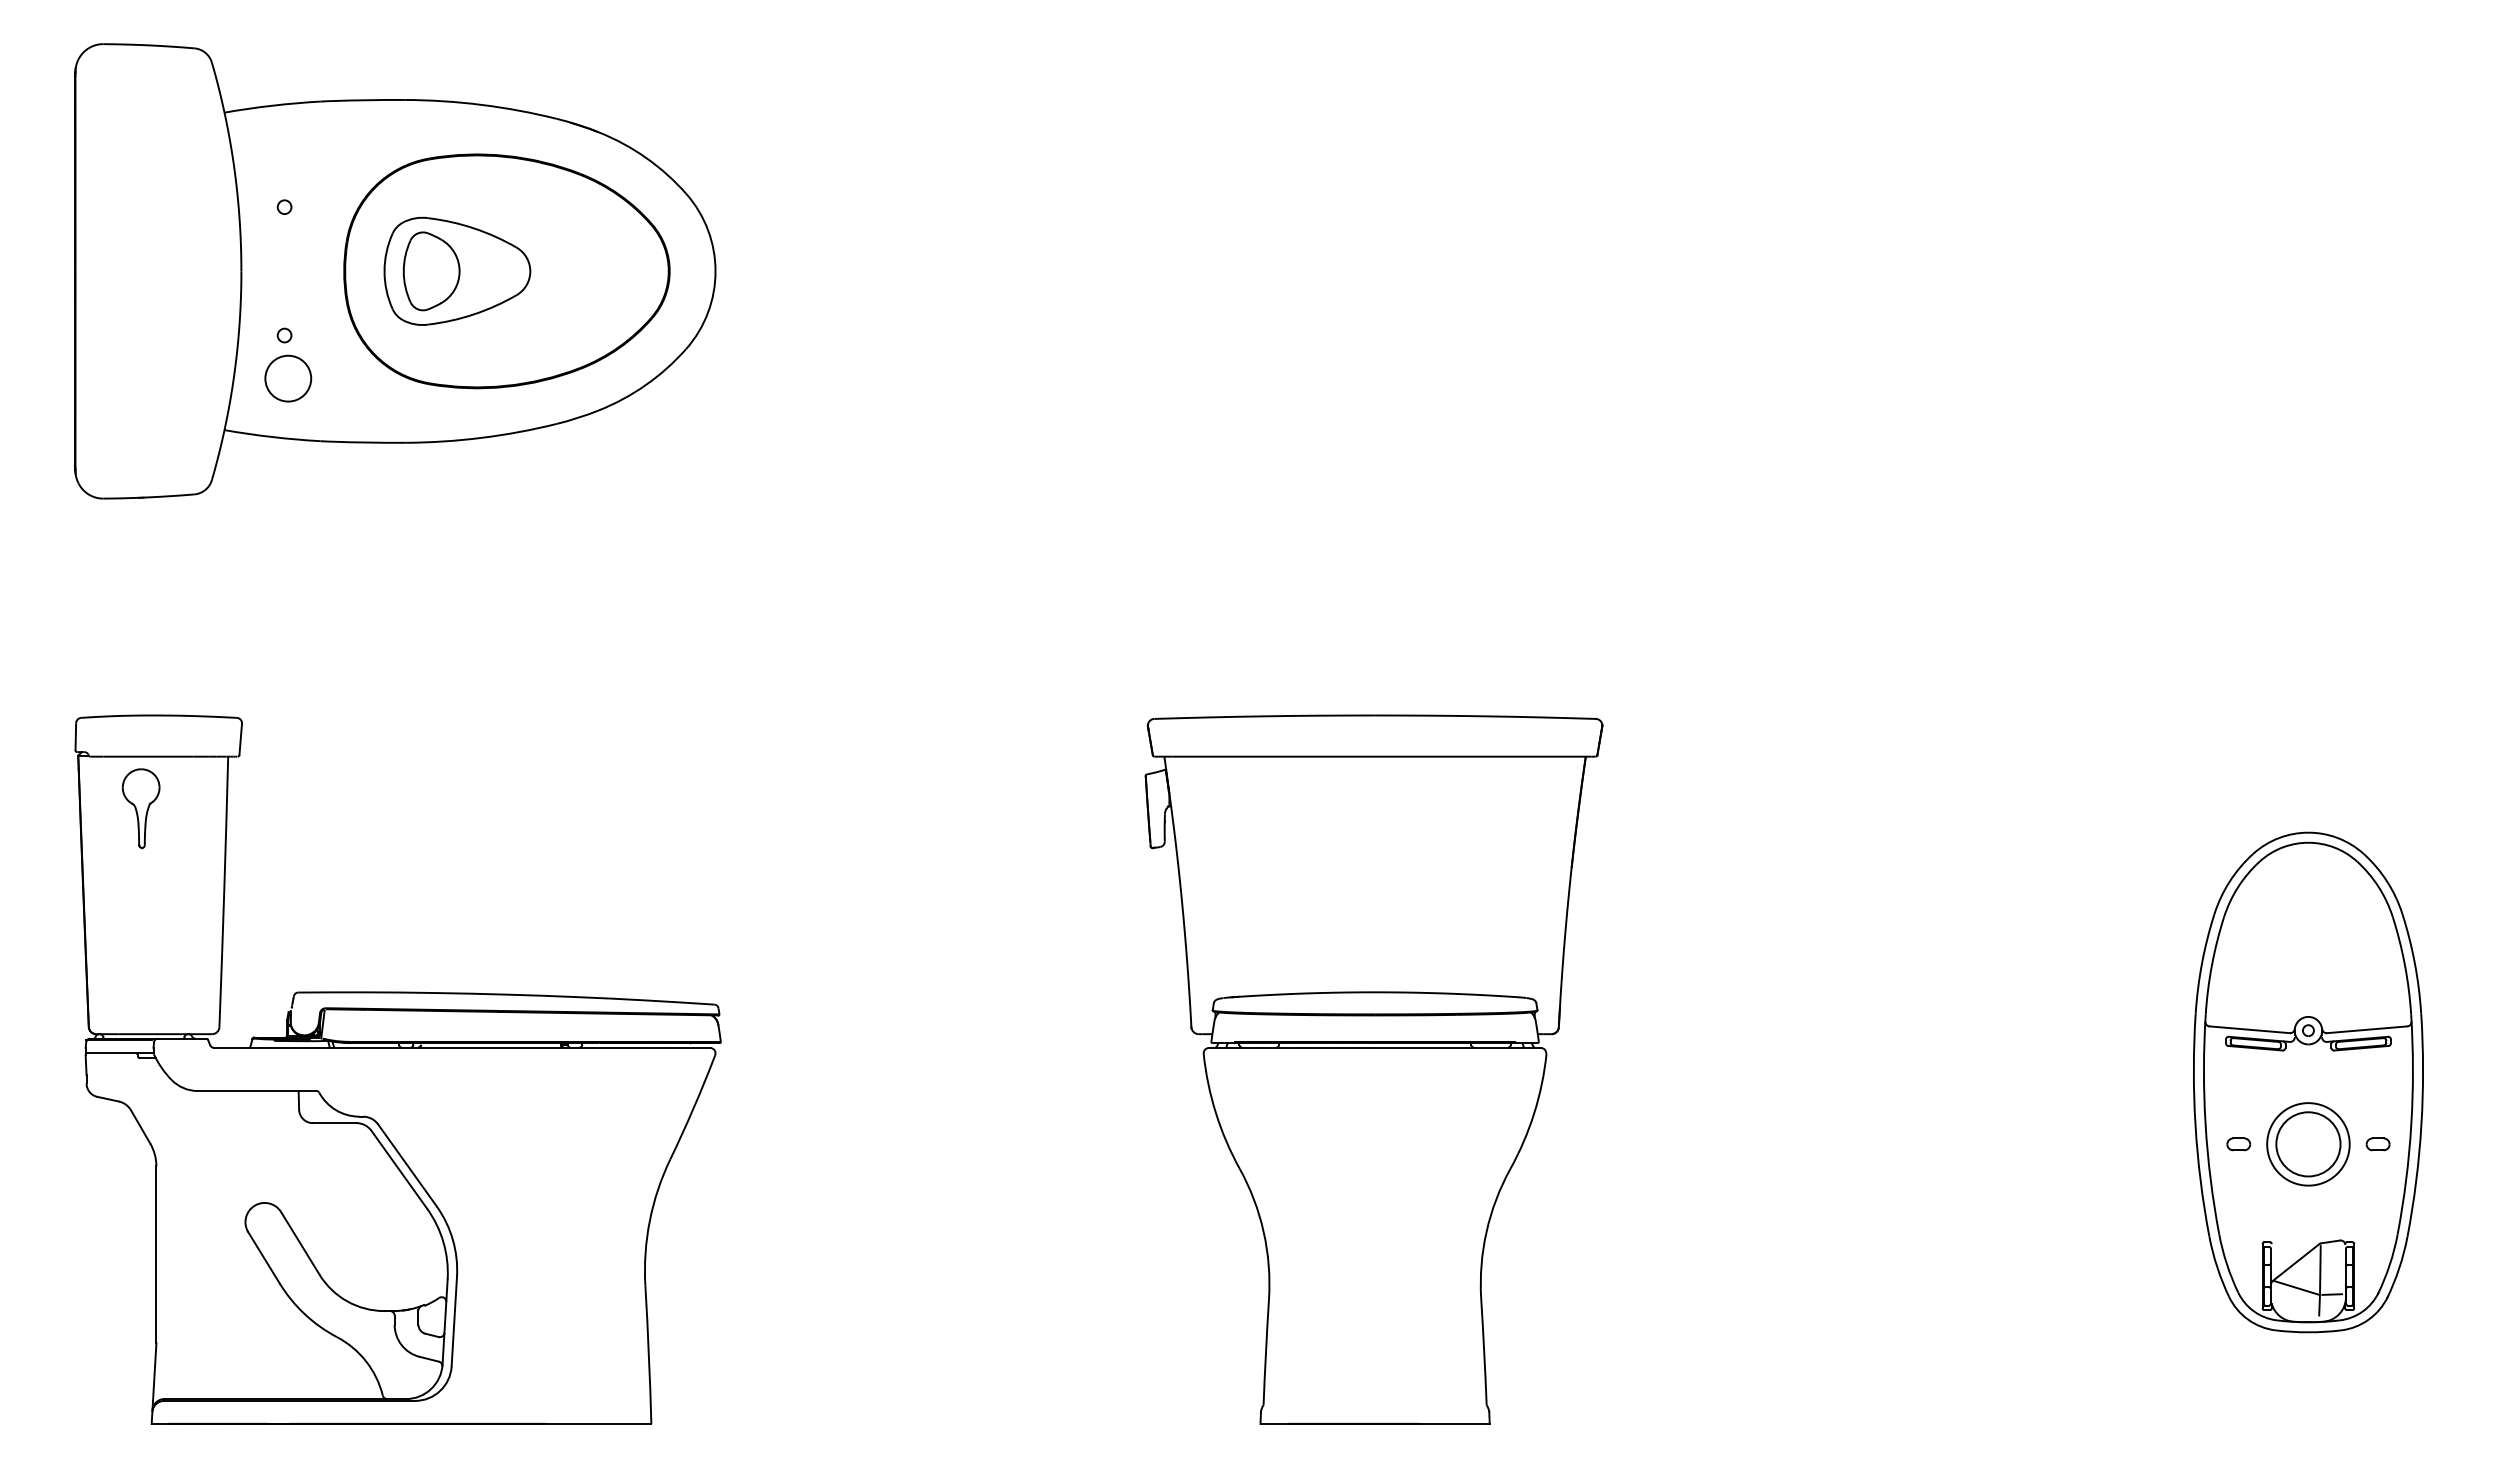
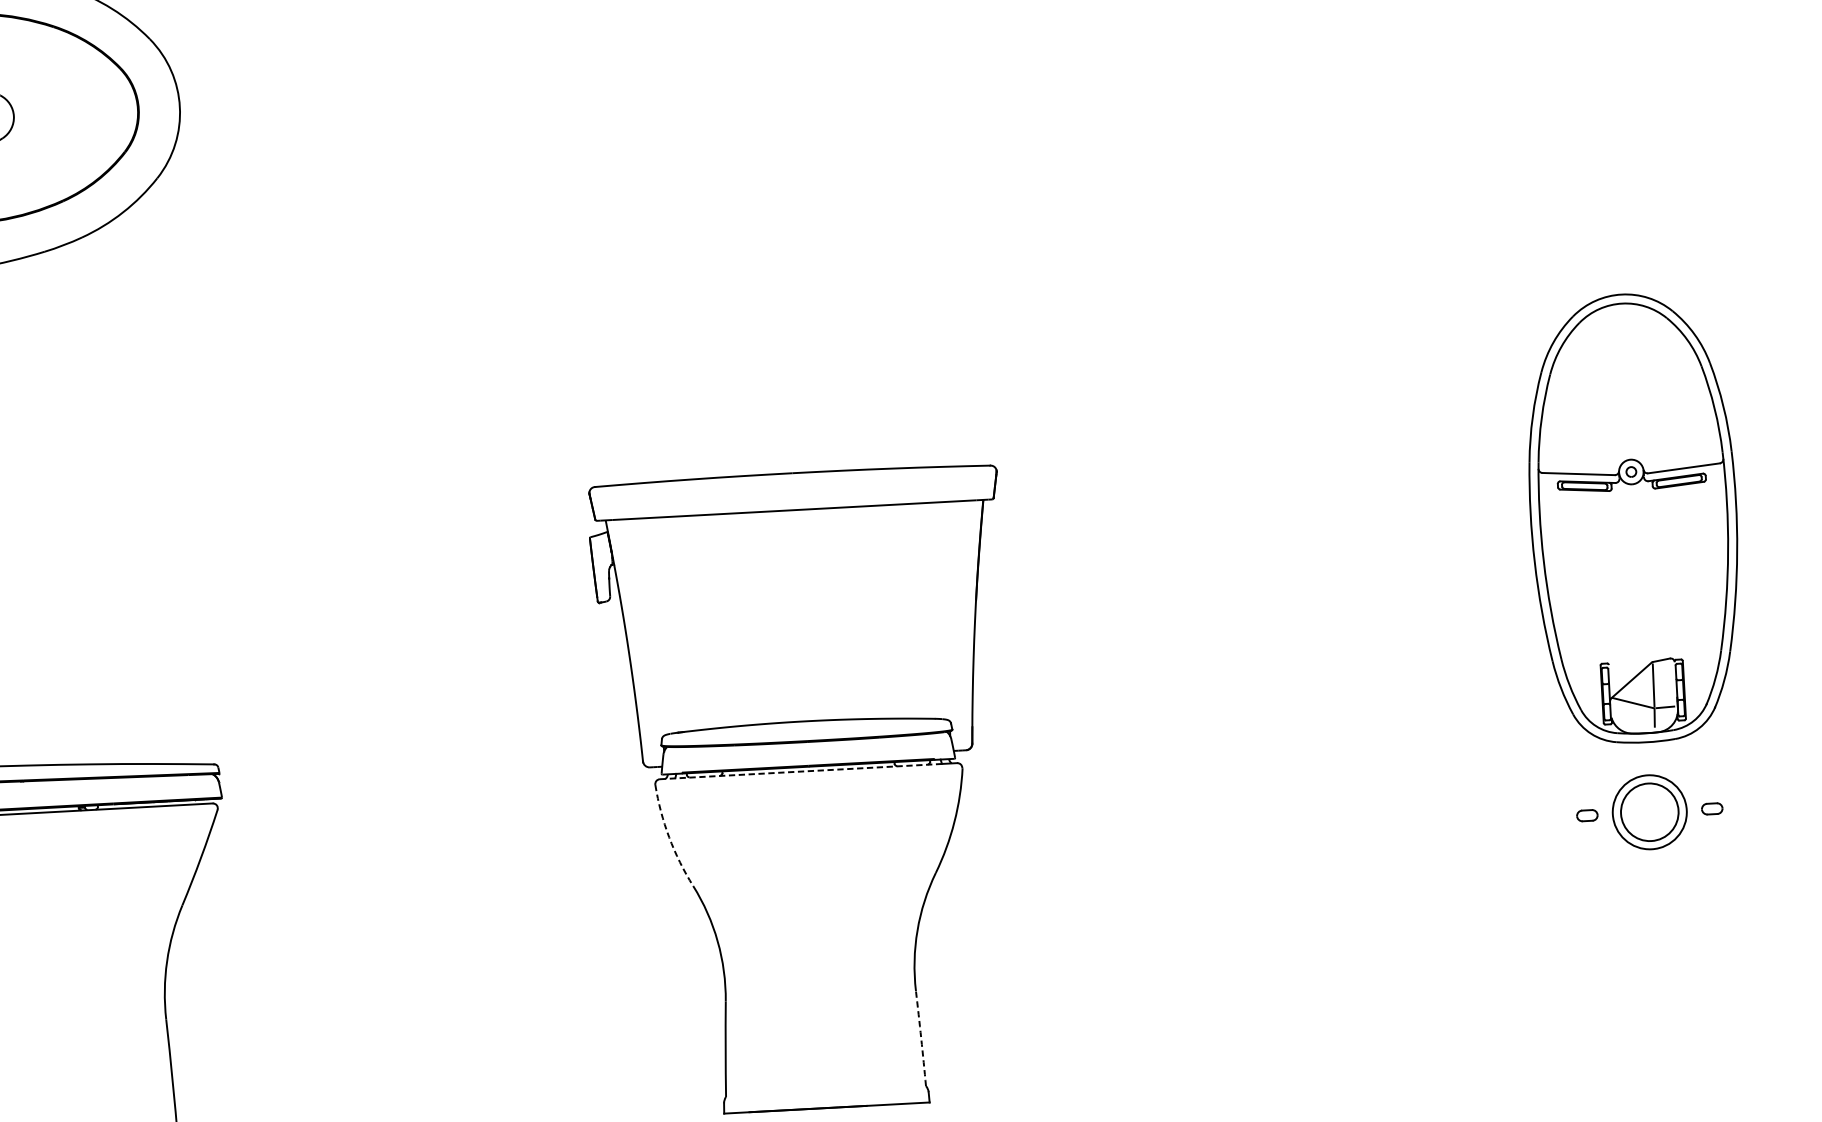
line: (1366, 1047) -> (800, 771), solid -> dashed
part: (2308, 1082) -> (1633, 518), moved
arc: (1215, 1113) -> (668, 837), solid -> dashed
arc: (1484, 1352) -> (921, 1038), solid -> dashed

